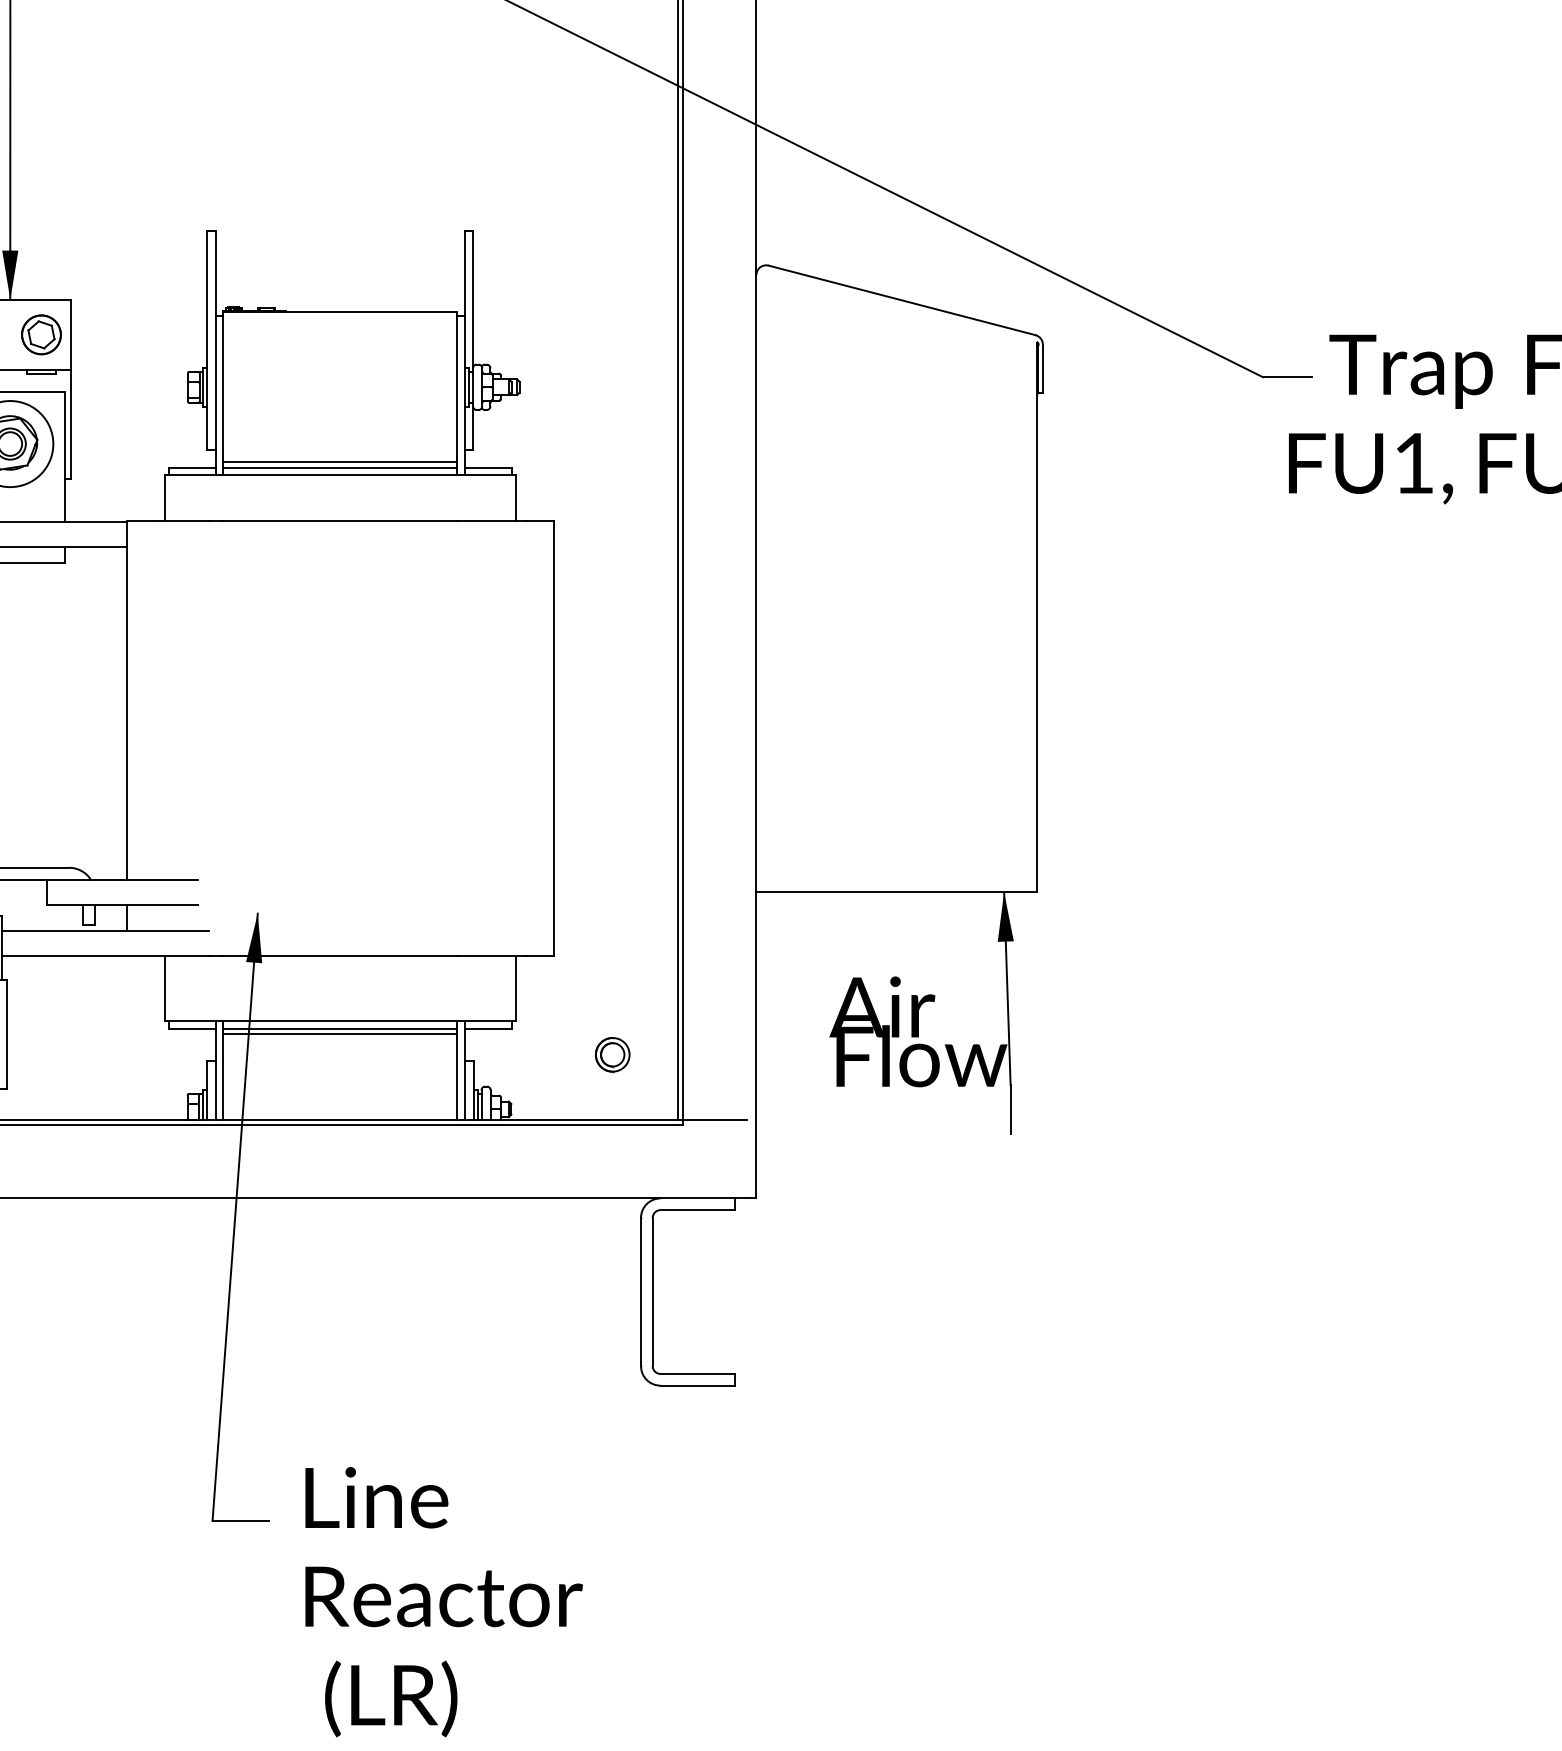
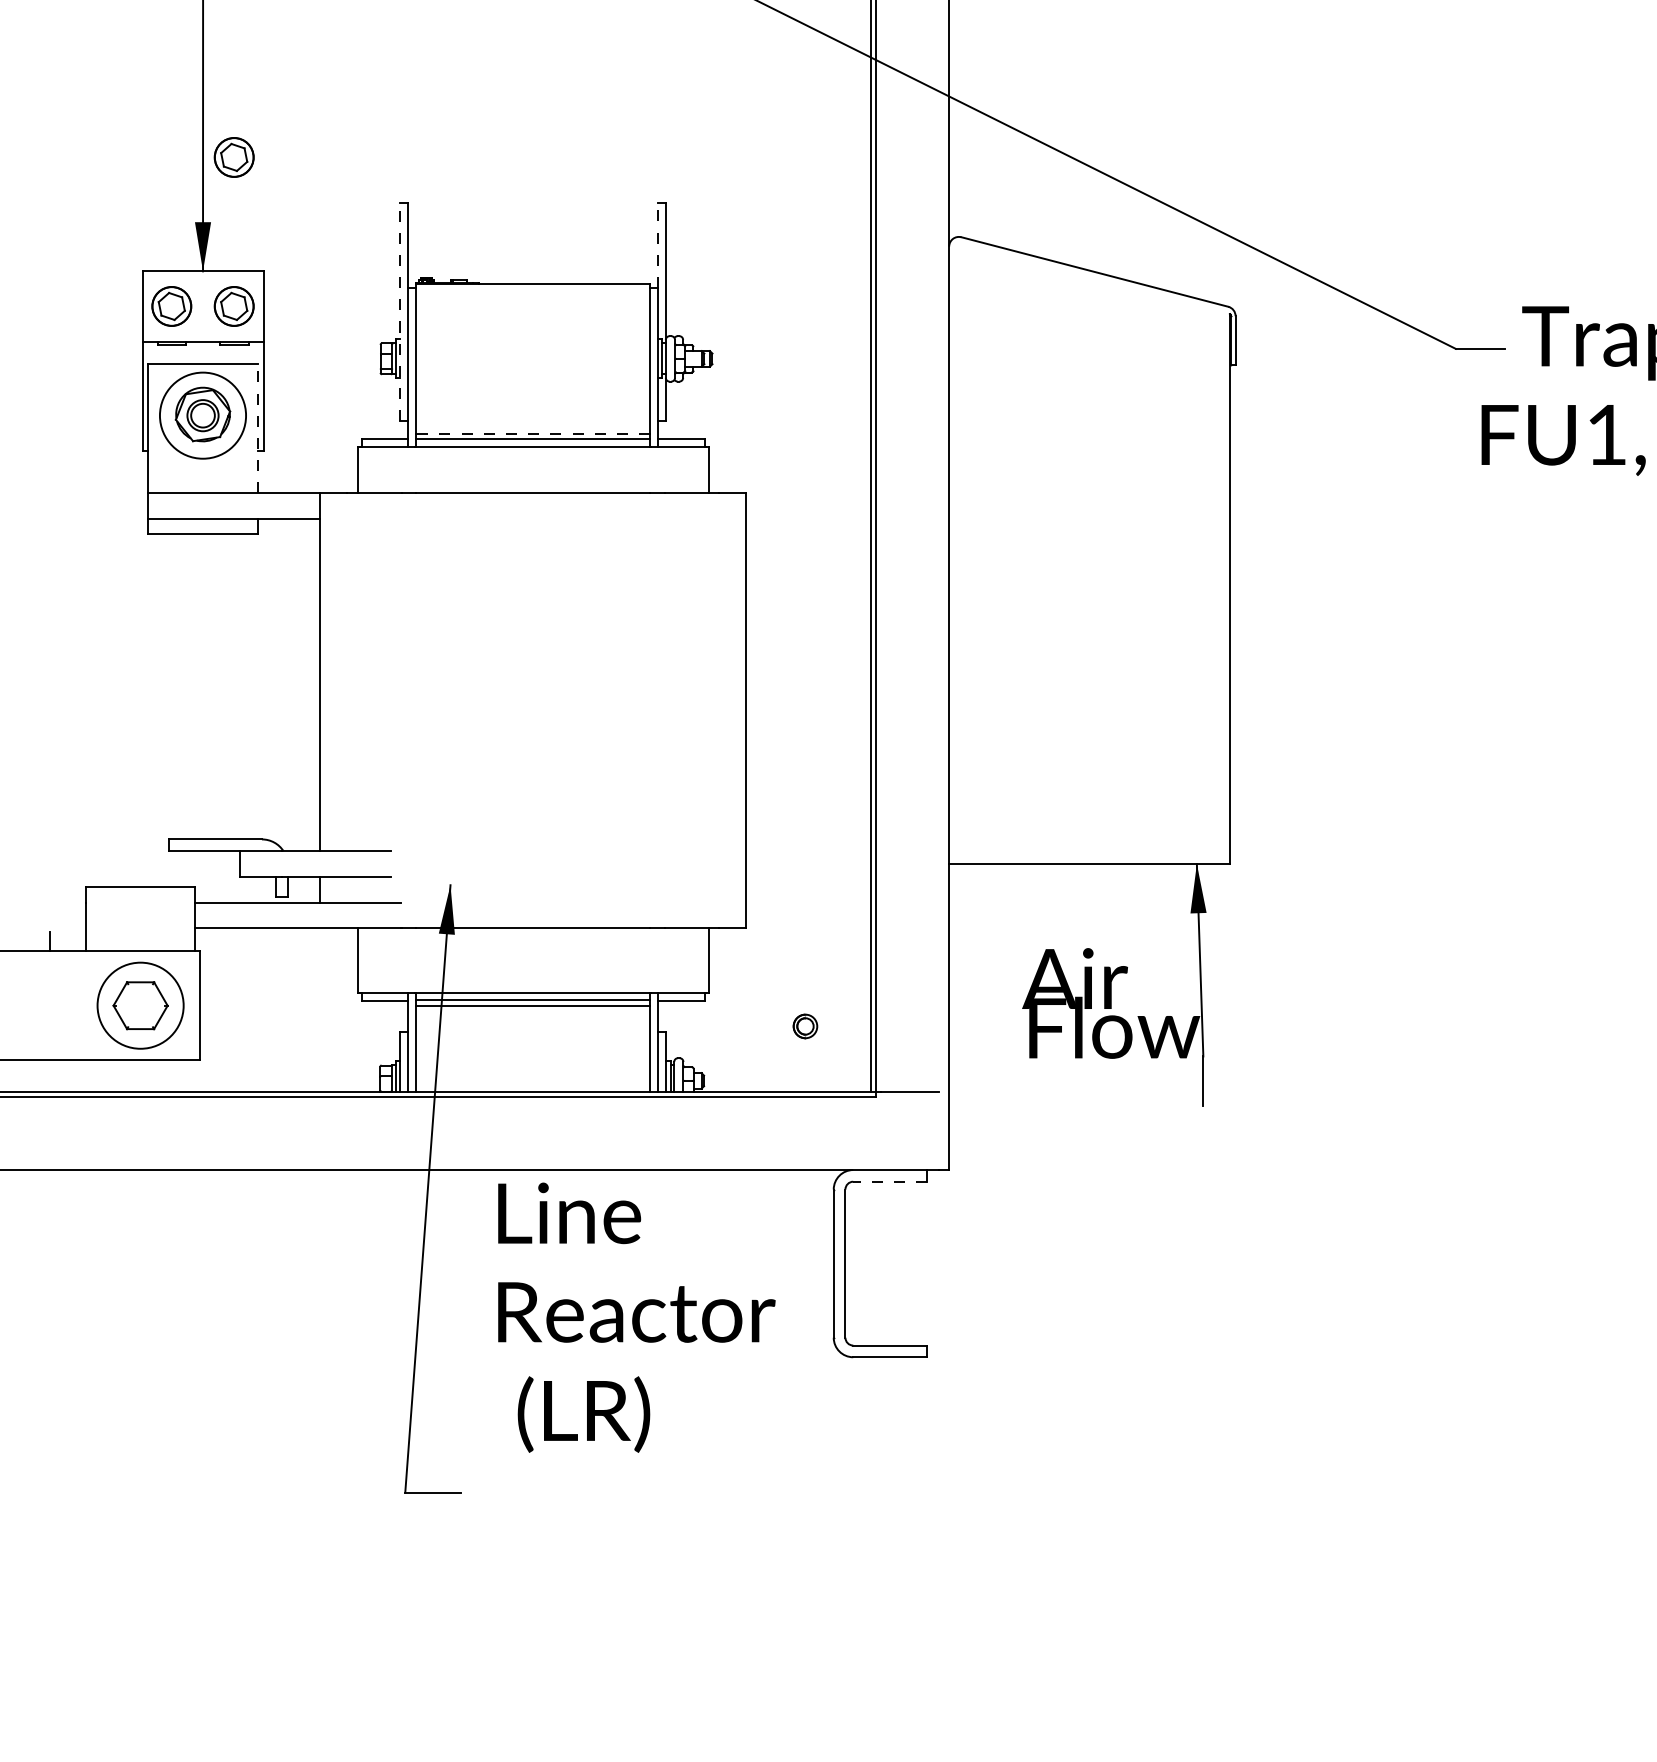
part: (40, 185) -> (233, 157), added
line: (464, 273) -> (657, 245), solid -> dashed
line: (207, 339) -> (400, 311), solid -> dashed
line: (64, 456) -> (257, 428), solid -> dashed
line: (339, 461) -> (532, 433), solid -> dashed
part: (612, 1054) -> (805, 1026), size x0.7
line: (696, 1209) -> (889, 1181), solid -> dashed
text: (443, 1601) -> (636, 1317), moved

